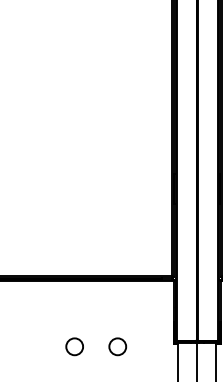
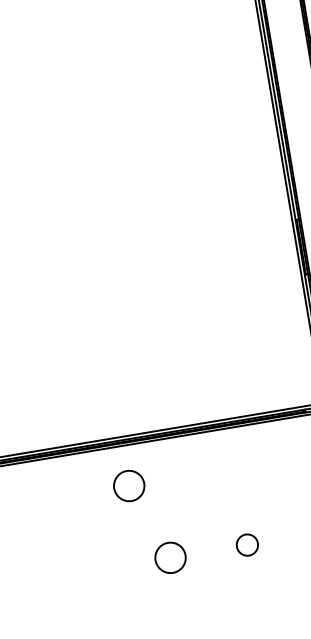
circle: (58, 303) -> (128, 485), added
circle: (117, 346) -> (246, 544), size x0.7

